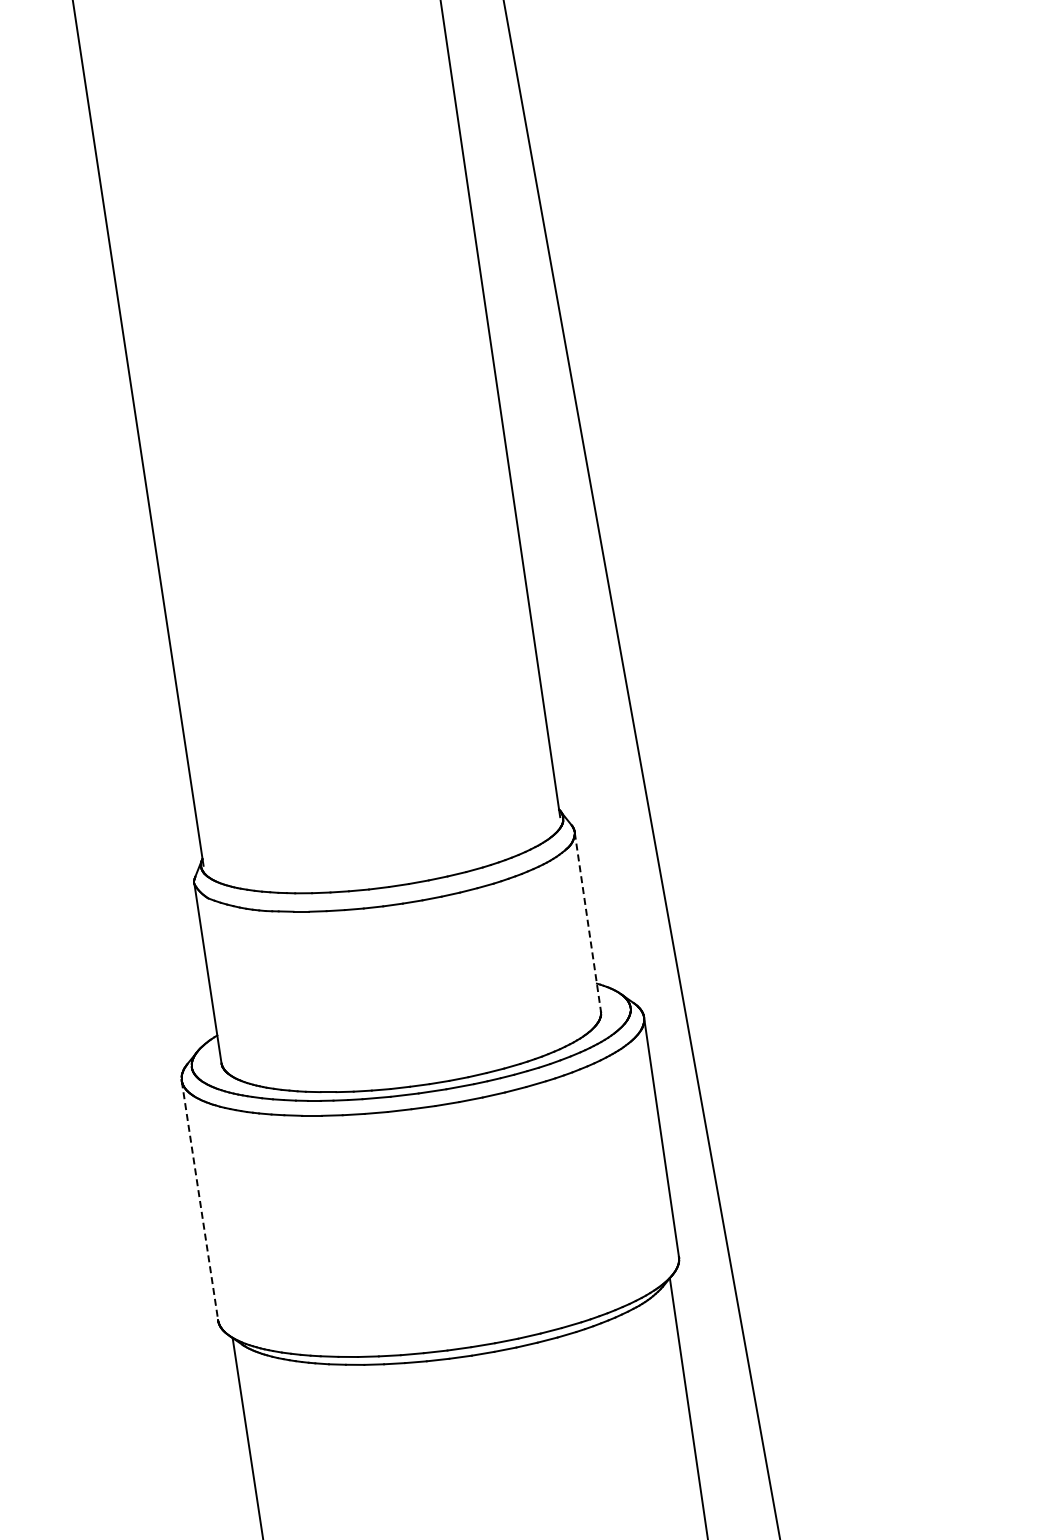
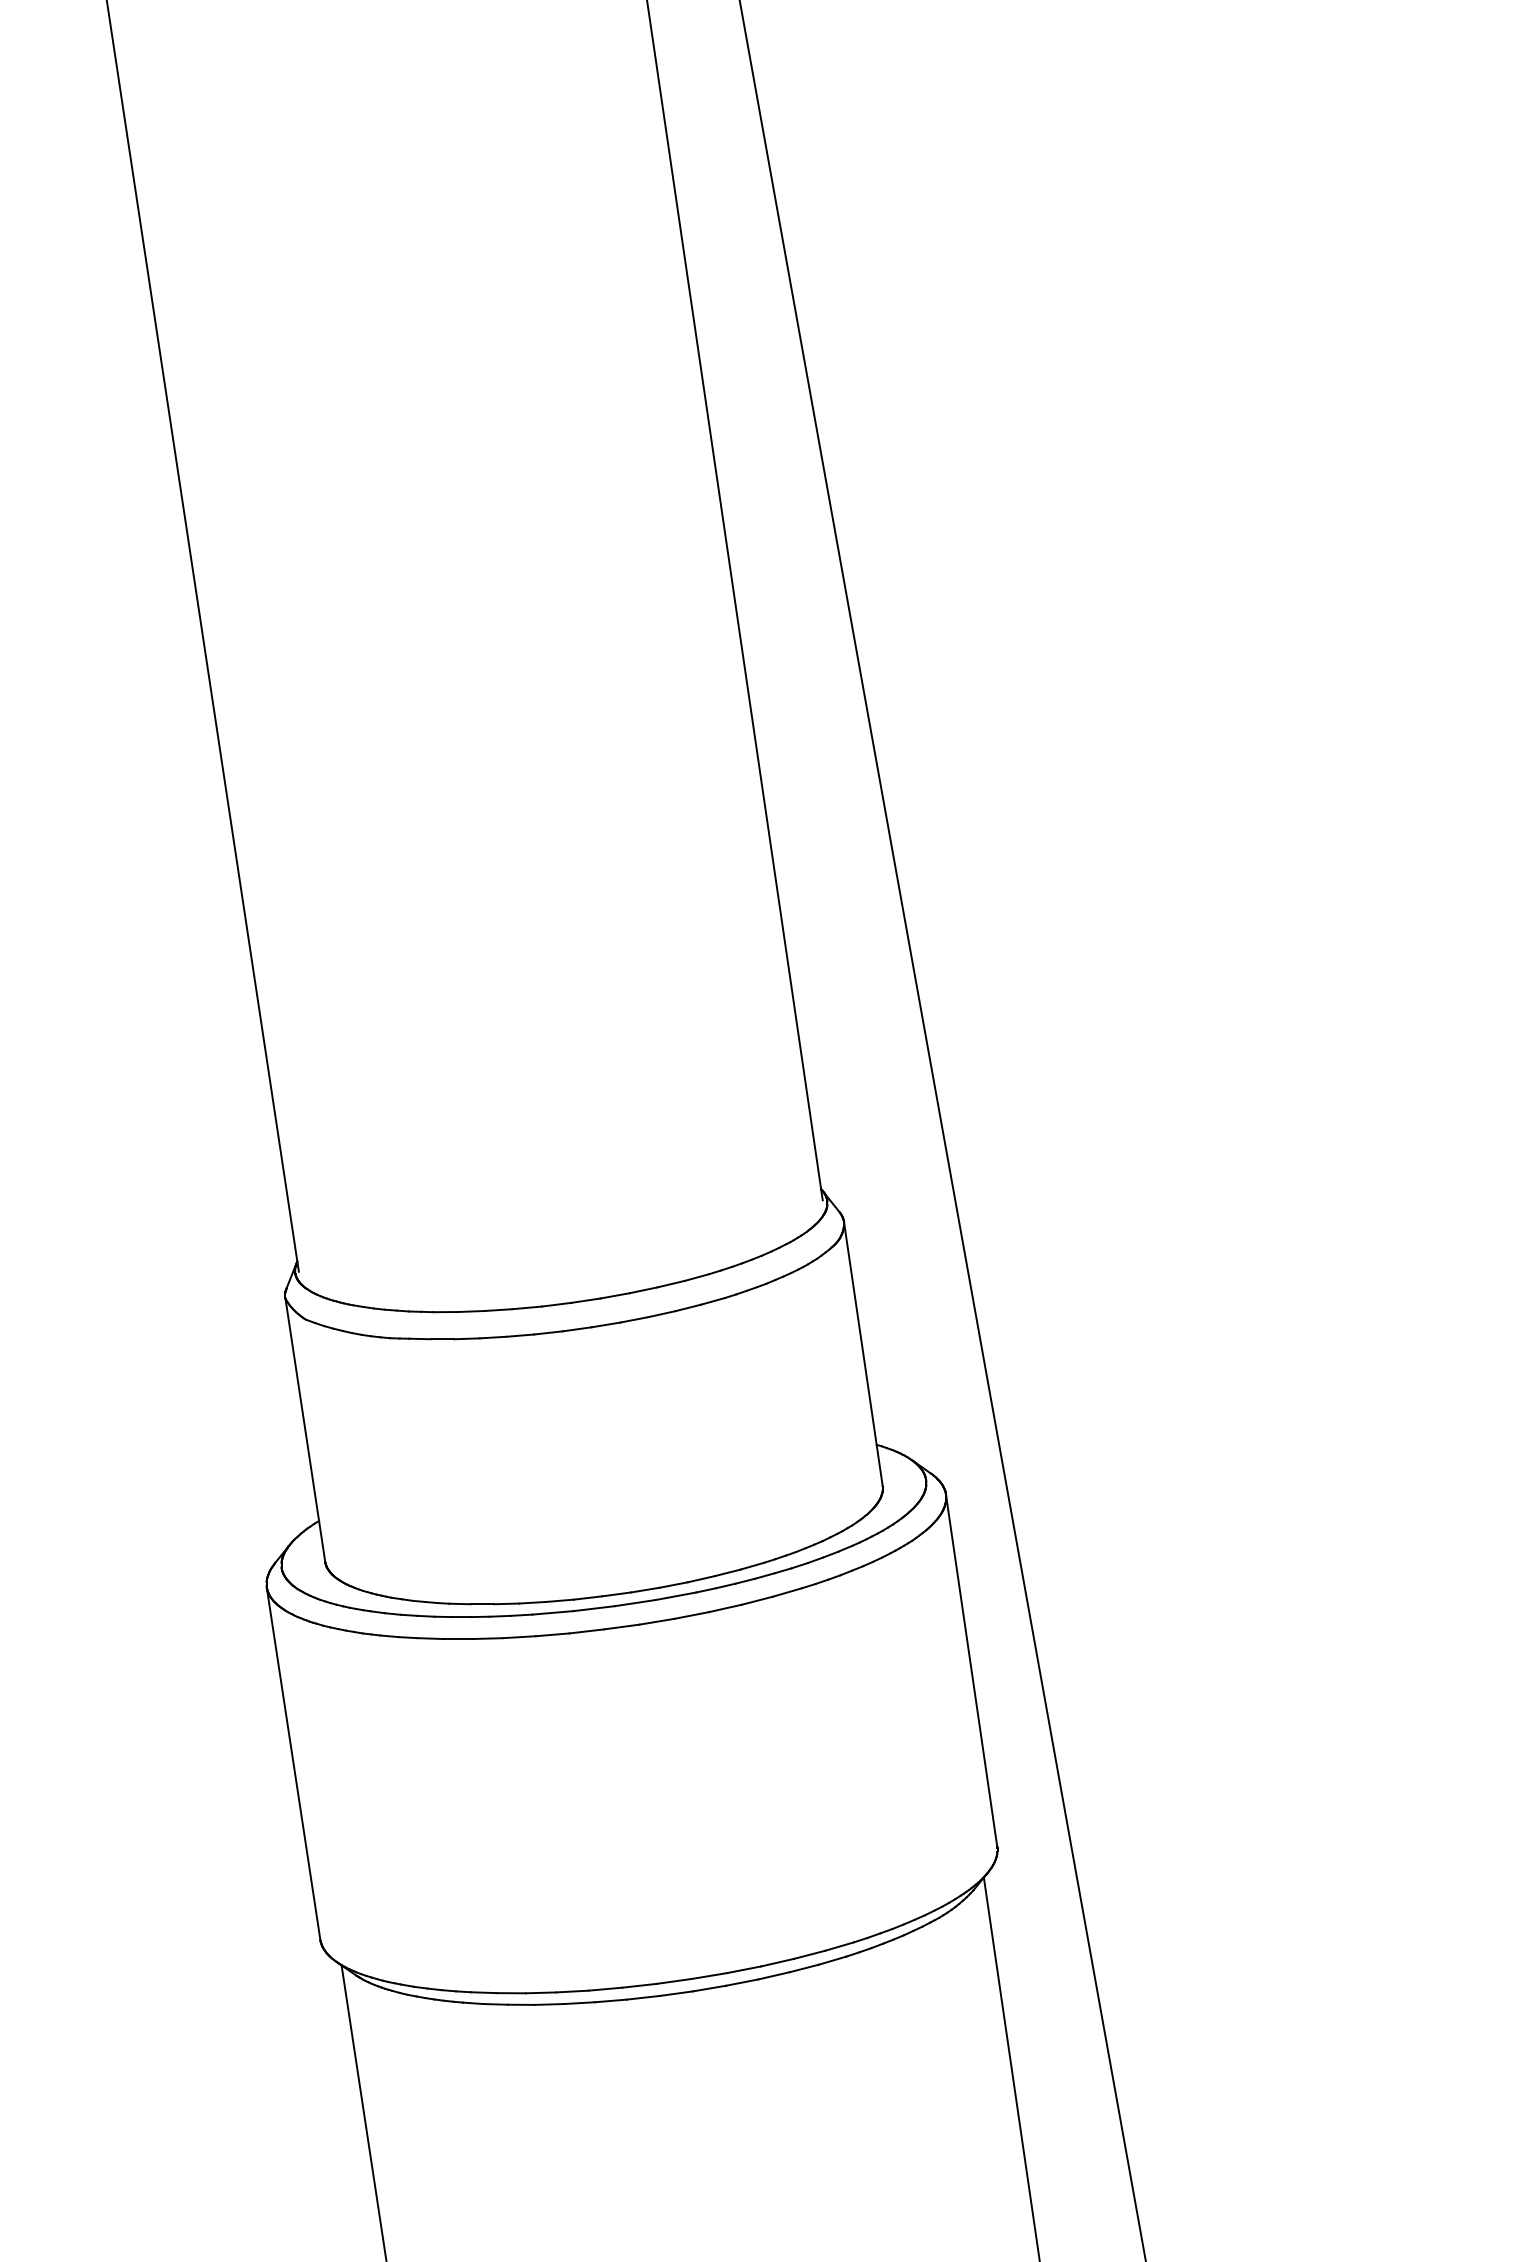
line: (587, 922) -> (862, 1355), dashed -> solid
line: (200, 1200) -> (294, 1763), dashed -> solid

